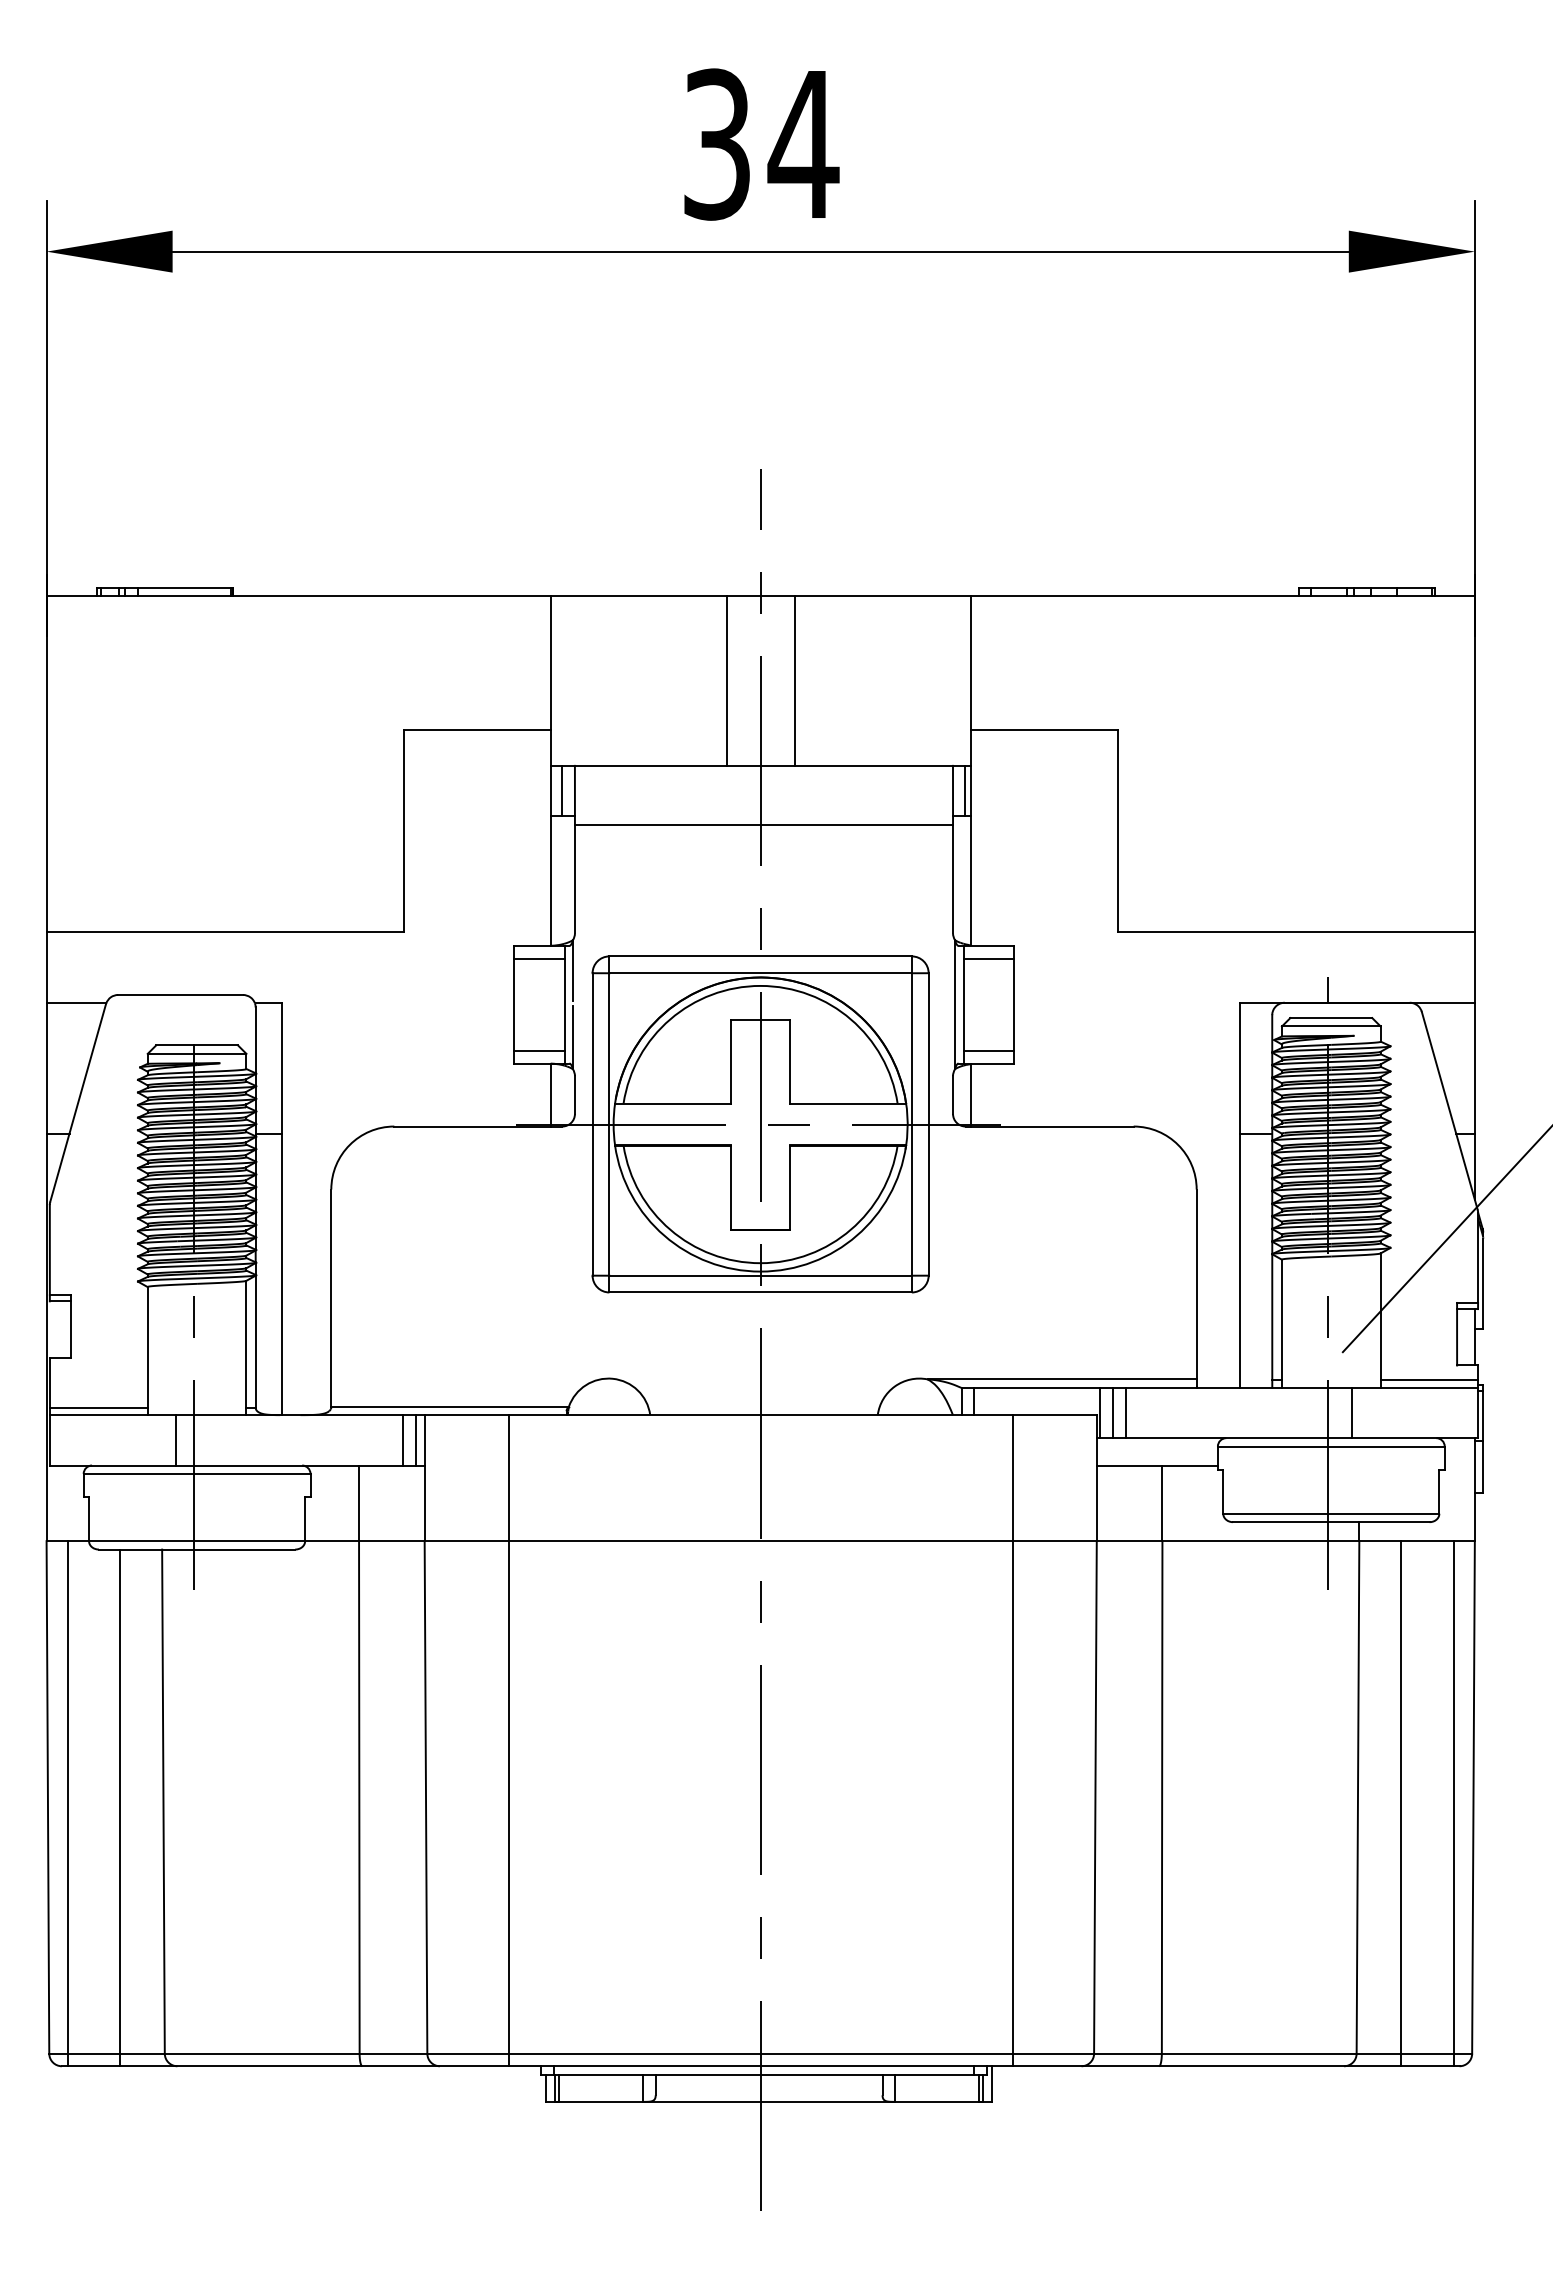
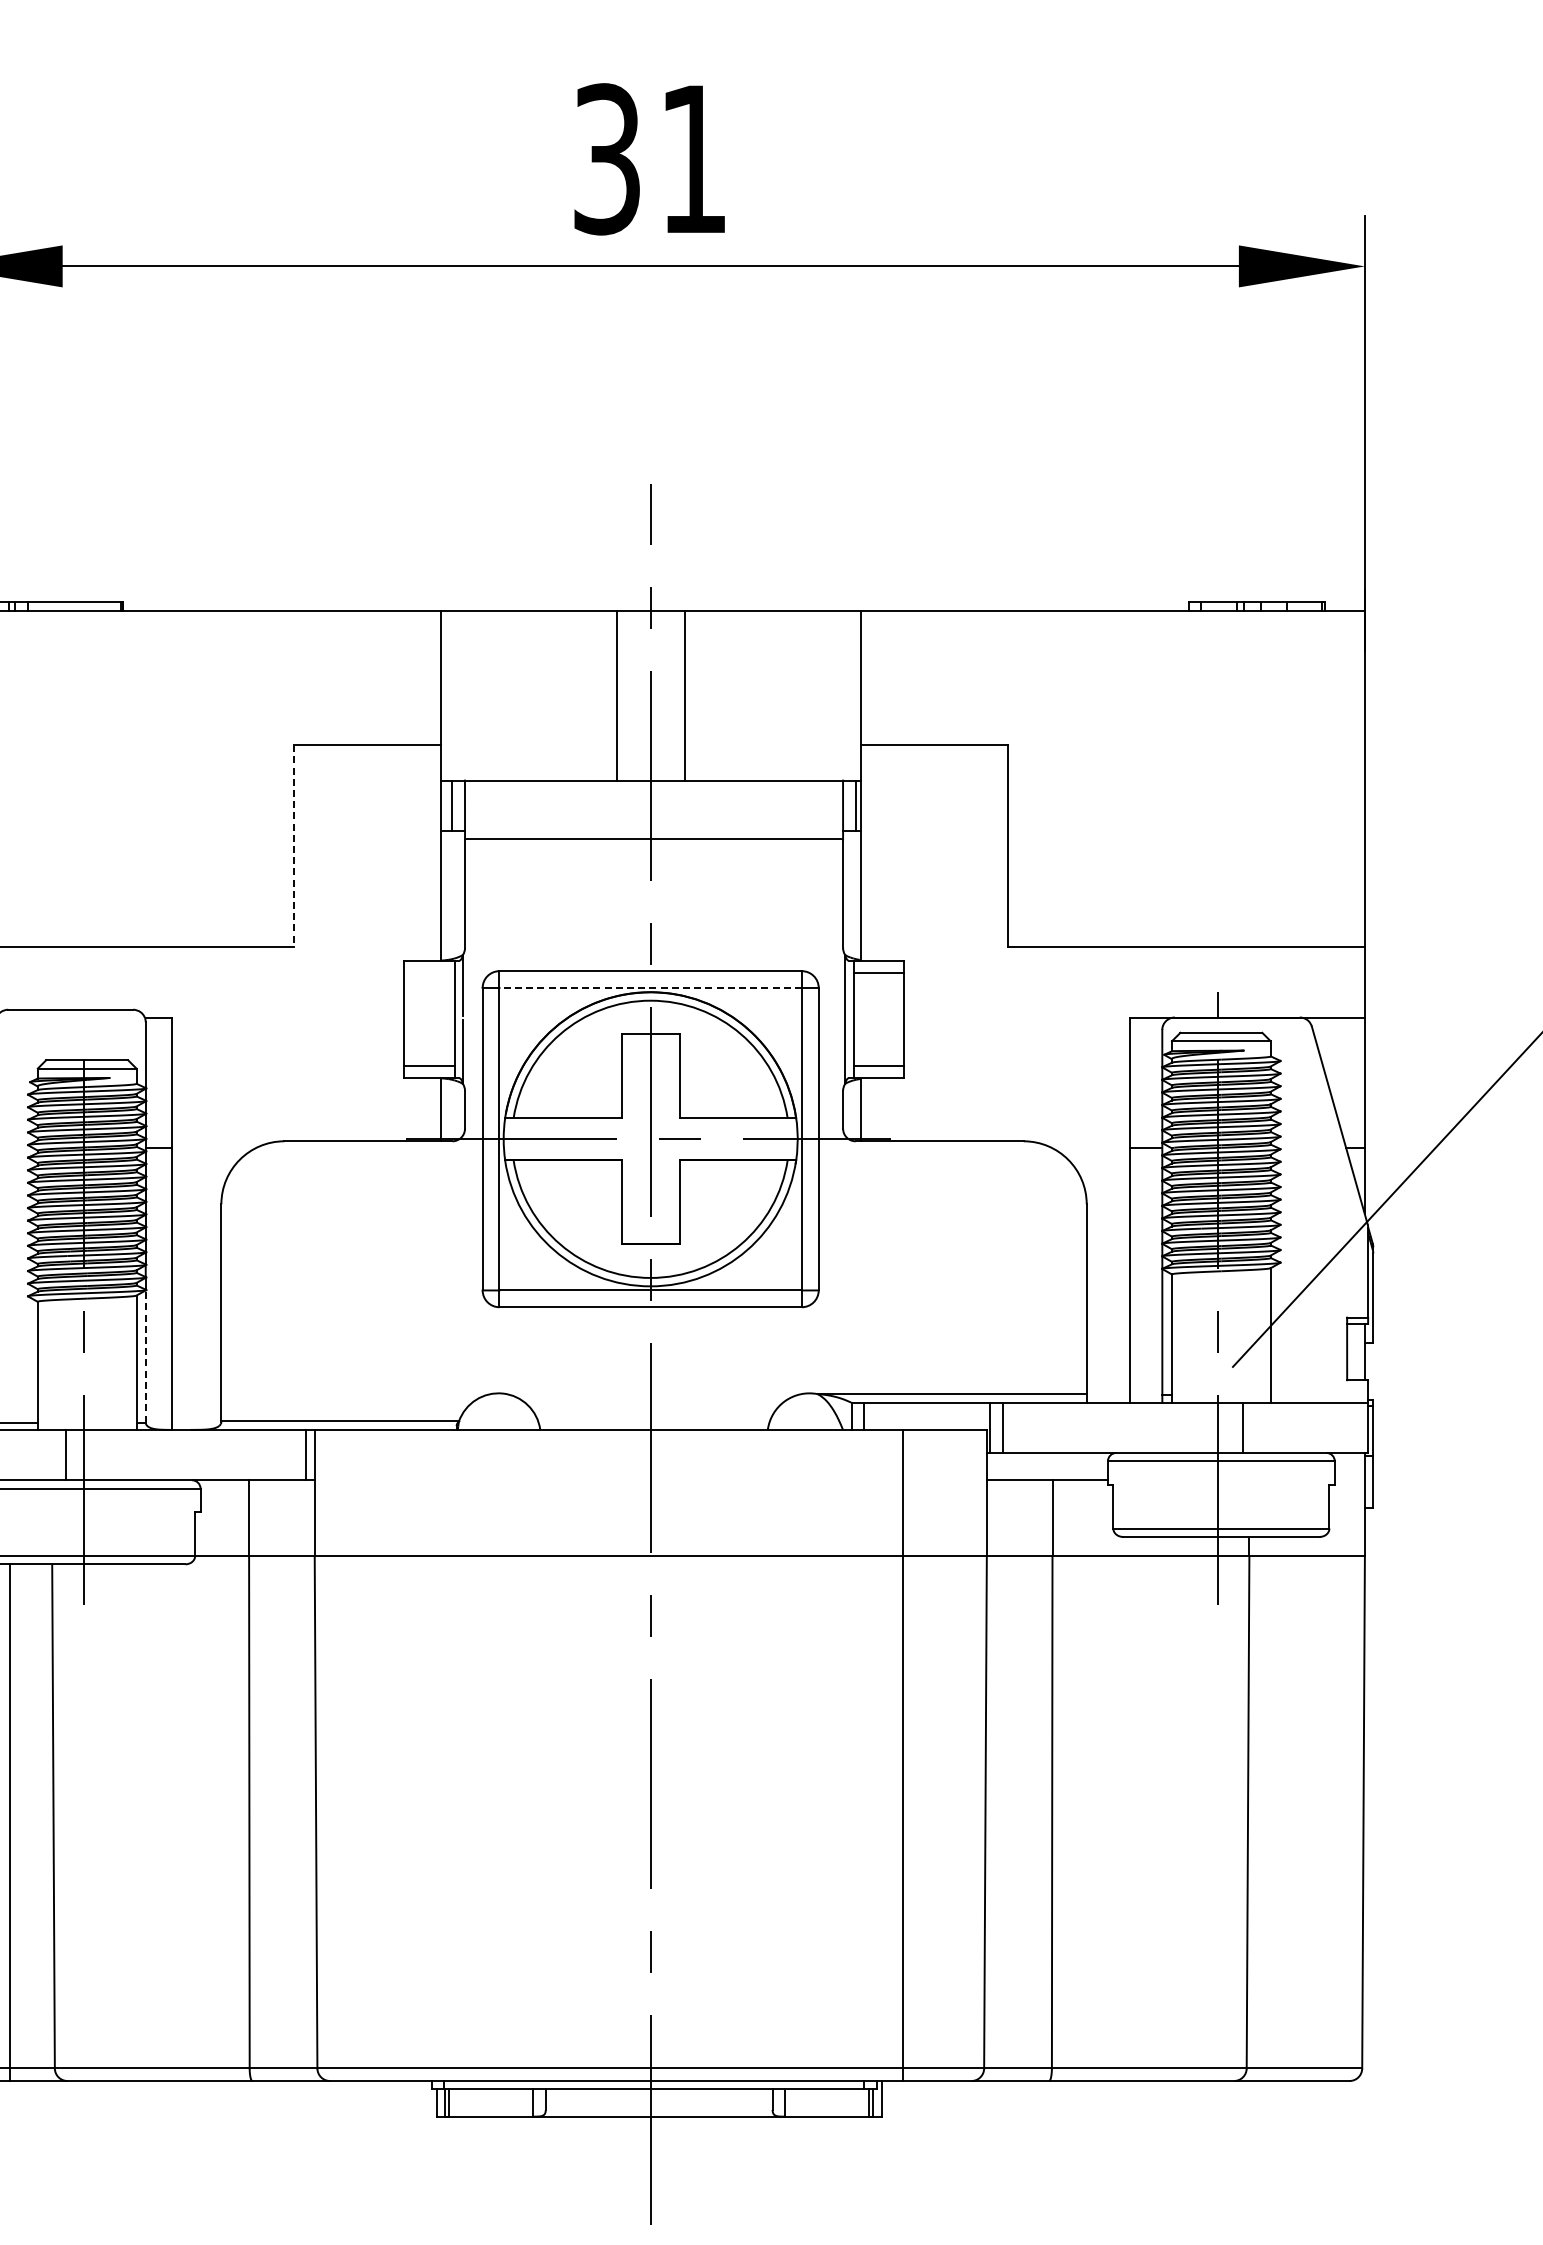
text: (803, 144) -> (693, 159), 34 -> 31
line: (403, 831) -> (293, 846), solid -> dashed
line: (539, 958) -> (429, 973), removed
line: (760, 973) -> (650, 988), solid -> dashed
line: (255, 1341) -> (145, 1356), solid -> dashed
line: (1429, 1380) -> (1319, 1395), removed
line: (1125, 1412) -> (1015, 1427), removed
line: (403, 1440) -> (293, 1455), removed
line: (508, 1740) -> (398, 1755), removed
line: (1401, 1803) -> (1291, 1818), removed
line: (1453, 1803) -> (1343, 1818), removed

